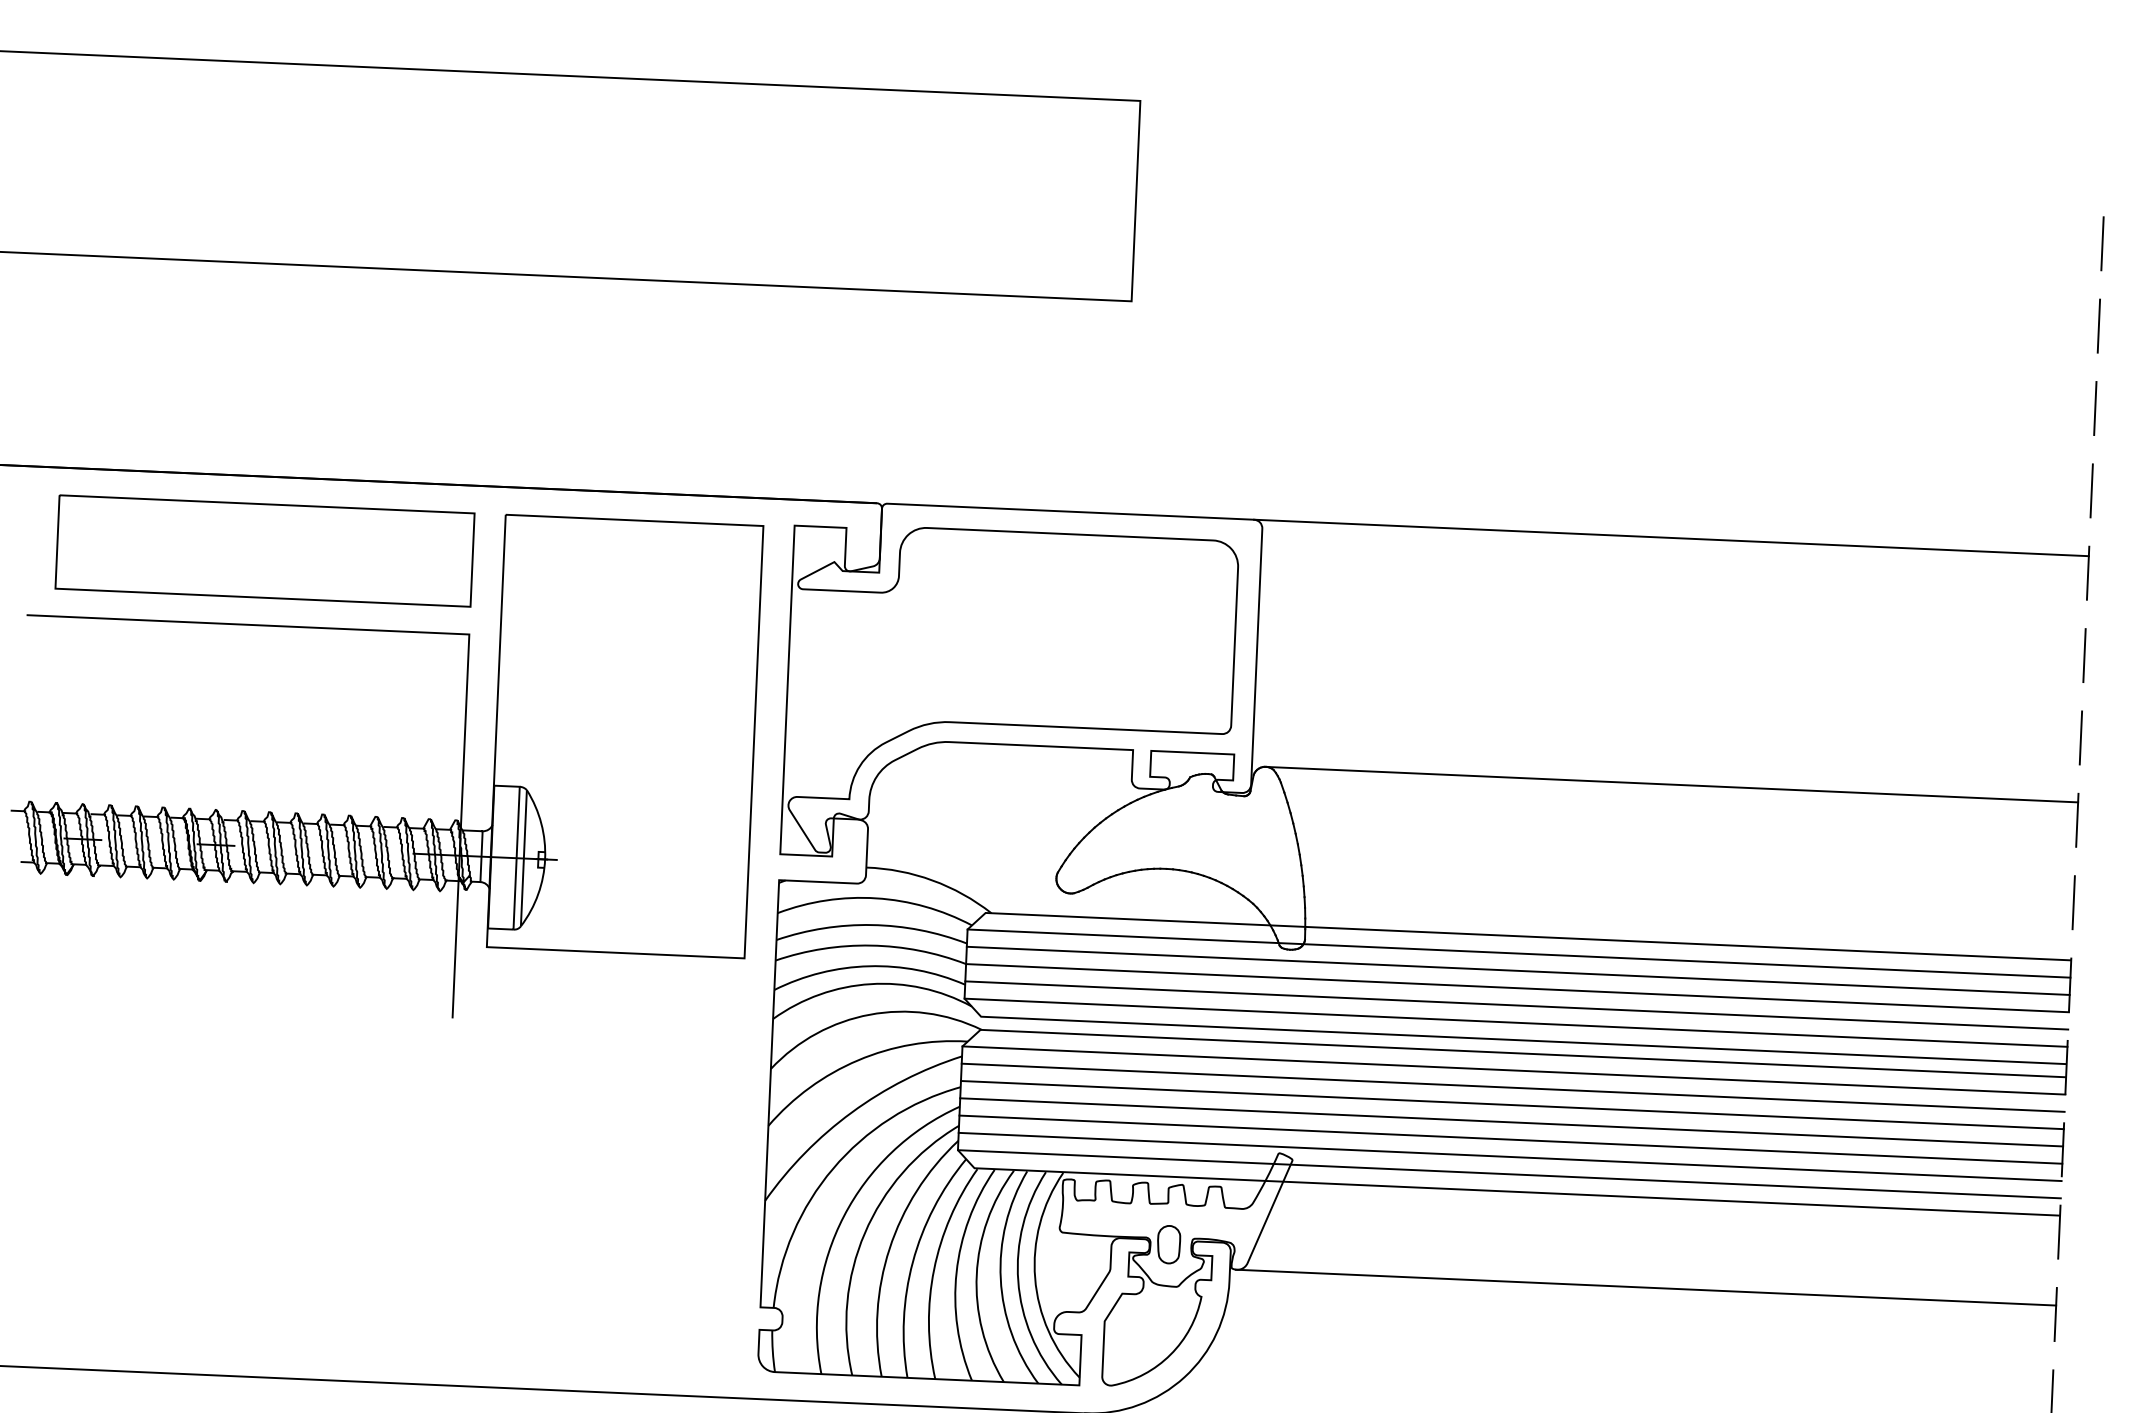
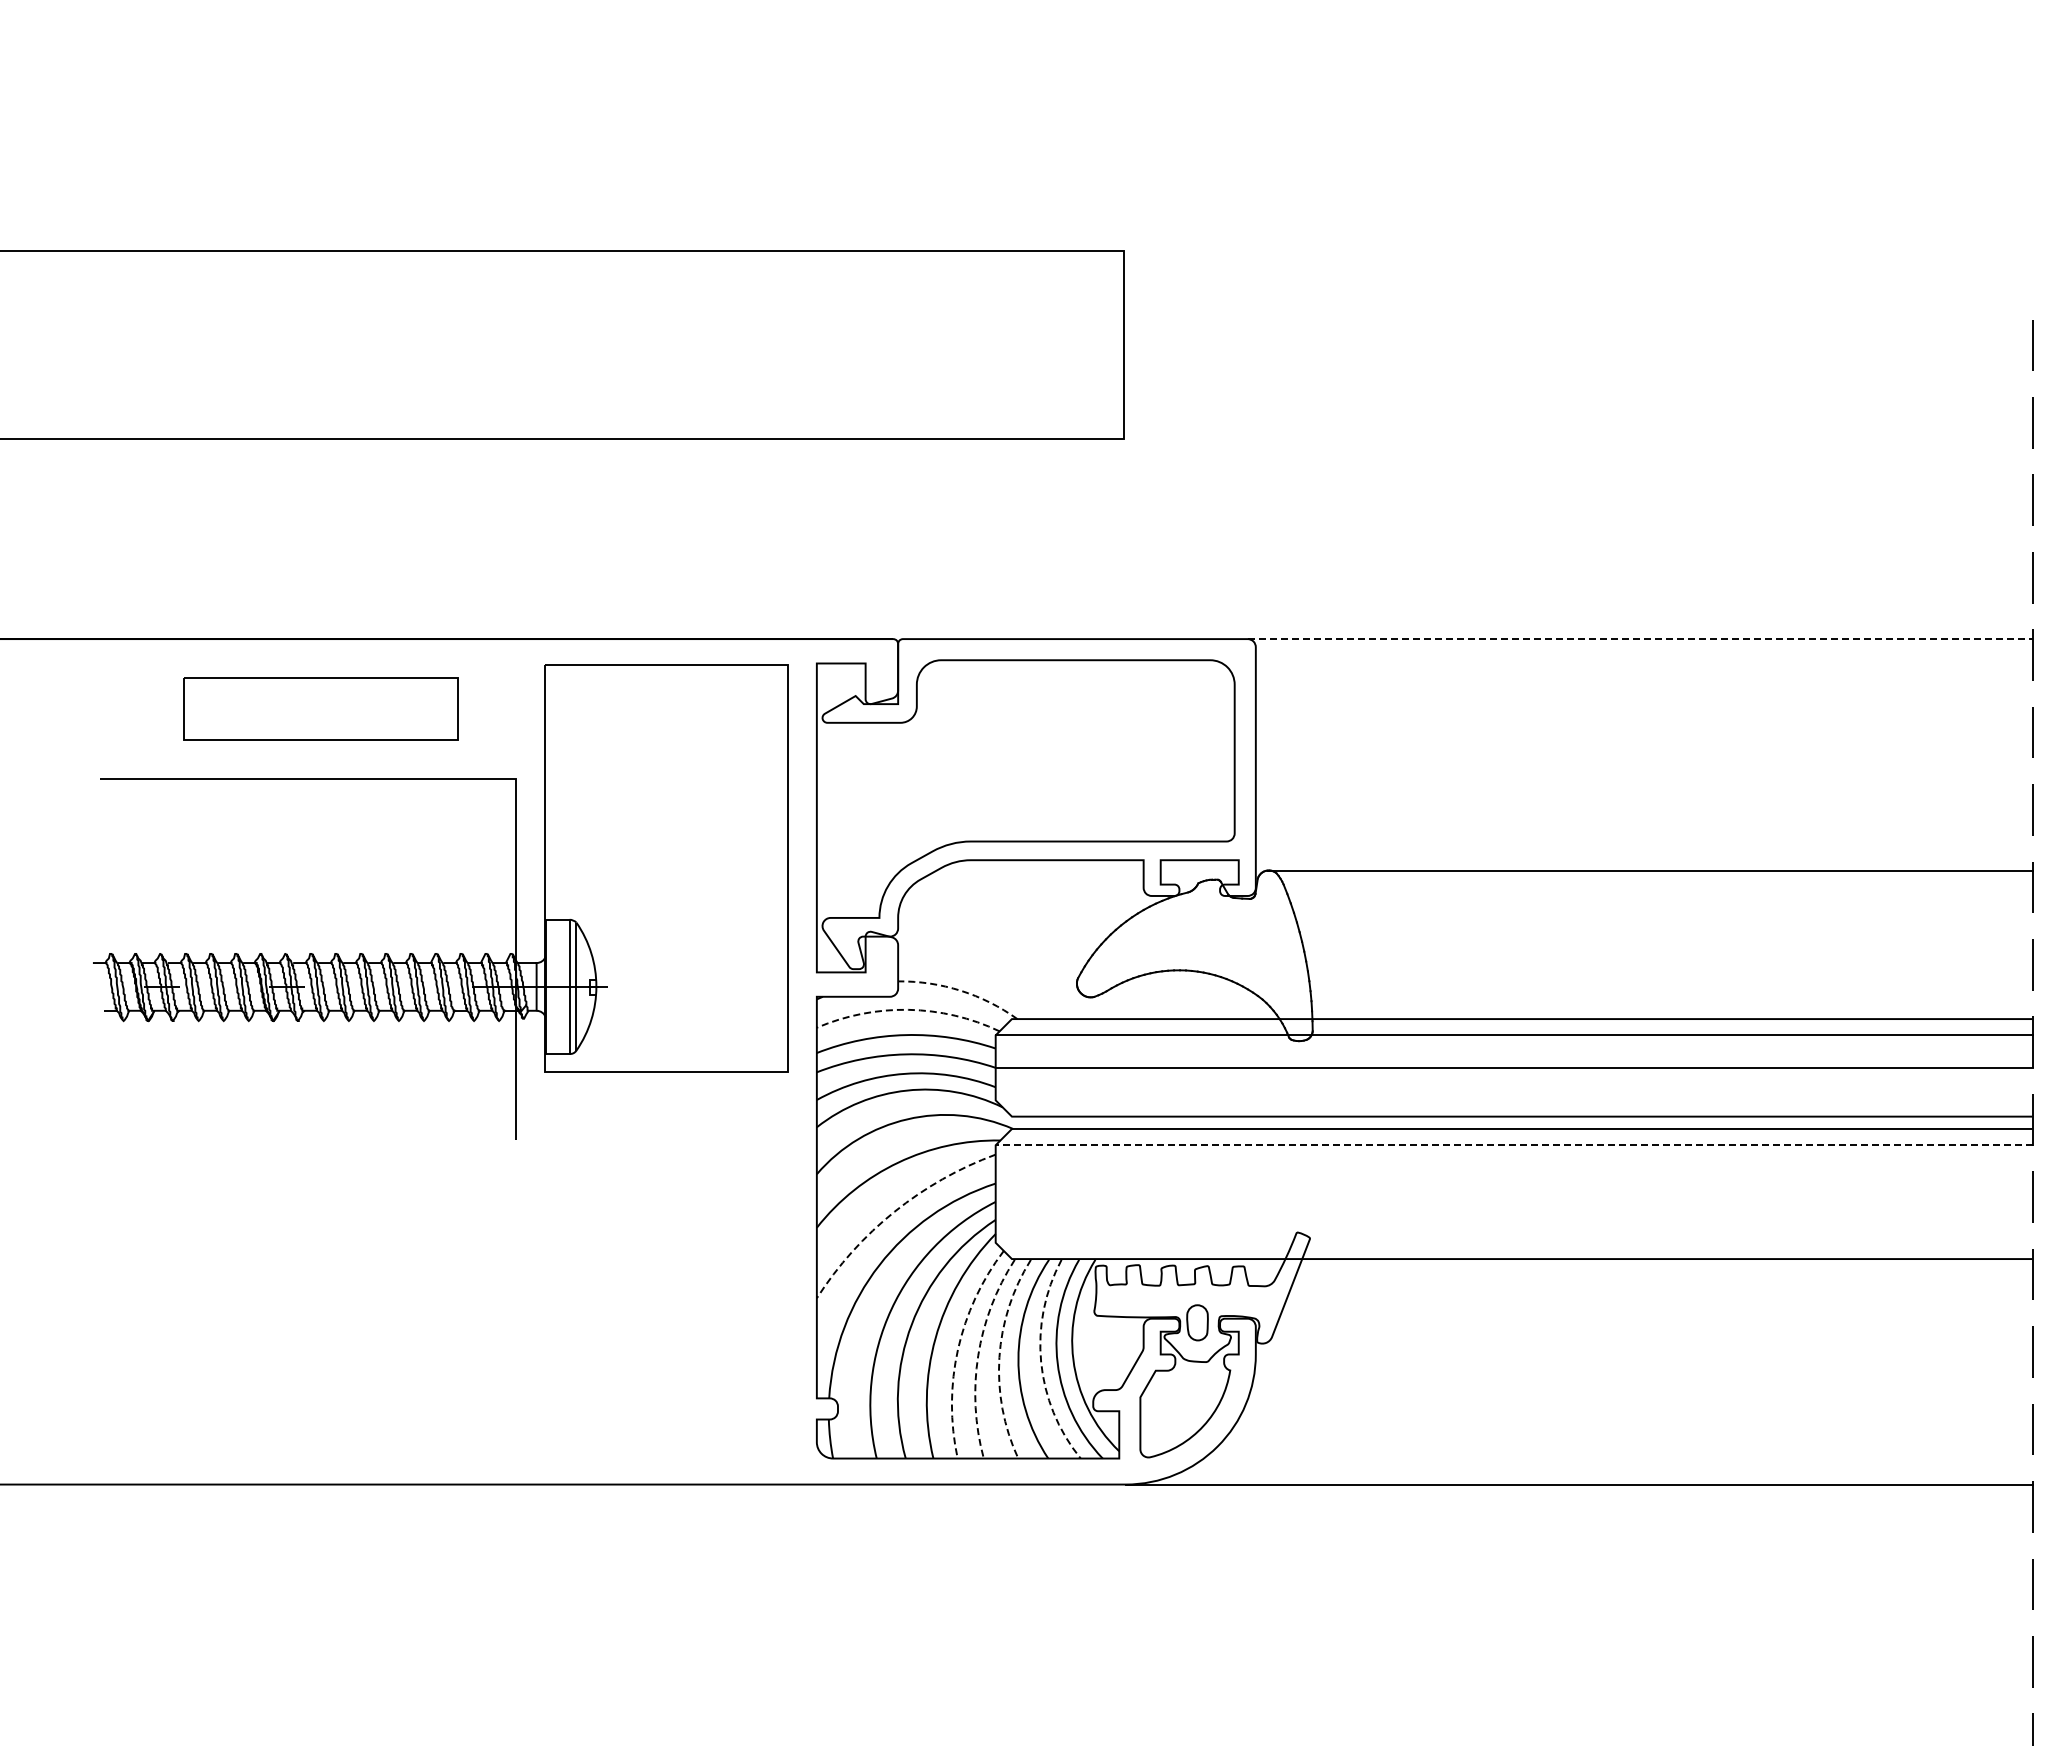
line: (1671, 538) -> (1640, 639), solid -> dashed
part: (264, 550) -> (320, 708), size x0.7
arc: (932, 880) -> (960, 990), solid -> dashed
arc: (876, 897) -> (908, 1009), solid -> dashed
line: (1517, 970) -> (1513, 1051), removed
line: (1516, 1005) -> (1513, 1084), removed
line: (1515, 1022) -> (1513, 1100), removed
line: (1513, 1070) -> (1513, 1145), solid -> dashed
line: (1512, 1087) -> (1513, 1161), removed
line: (1511, 1104) -> (1513, 1177), removed
arc: (851, 1112) -> (894, 1211), solid -> dashed
line: (1510, 1122) -> (1513, 1194), removed
line: (1510, 1139) -> (1513, 1210), removed
line: (1509, 1156) -> (1513, 1226), removed
line: (1508, 1173) -> (1513, 1242), removed
arc: (912, 1261) -> (957, 1349), solid -> dashed
arc: (934, 1269) -> (978, 1355), solid -> dashed
arc: (956, 1272) -> (999, 1357), solid -> dashed
arc: (1001, 1279) -> (1041, 1362), solid -> dashed
line: (1645, 1287) -> (1646, 1343), removed

